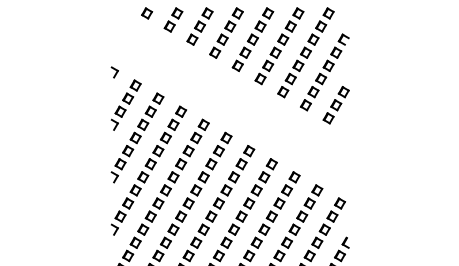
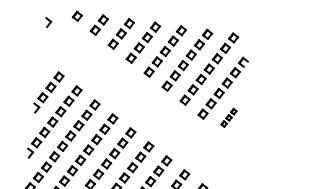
part: (114, 72) -> (47, 22), moved
part: (335, 105) -> (228, 117), size x0.6

